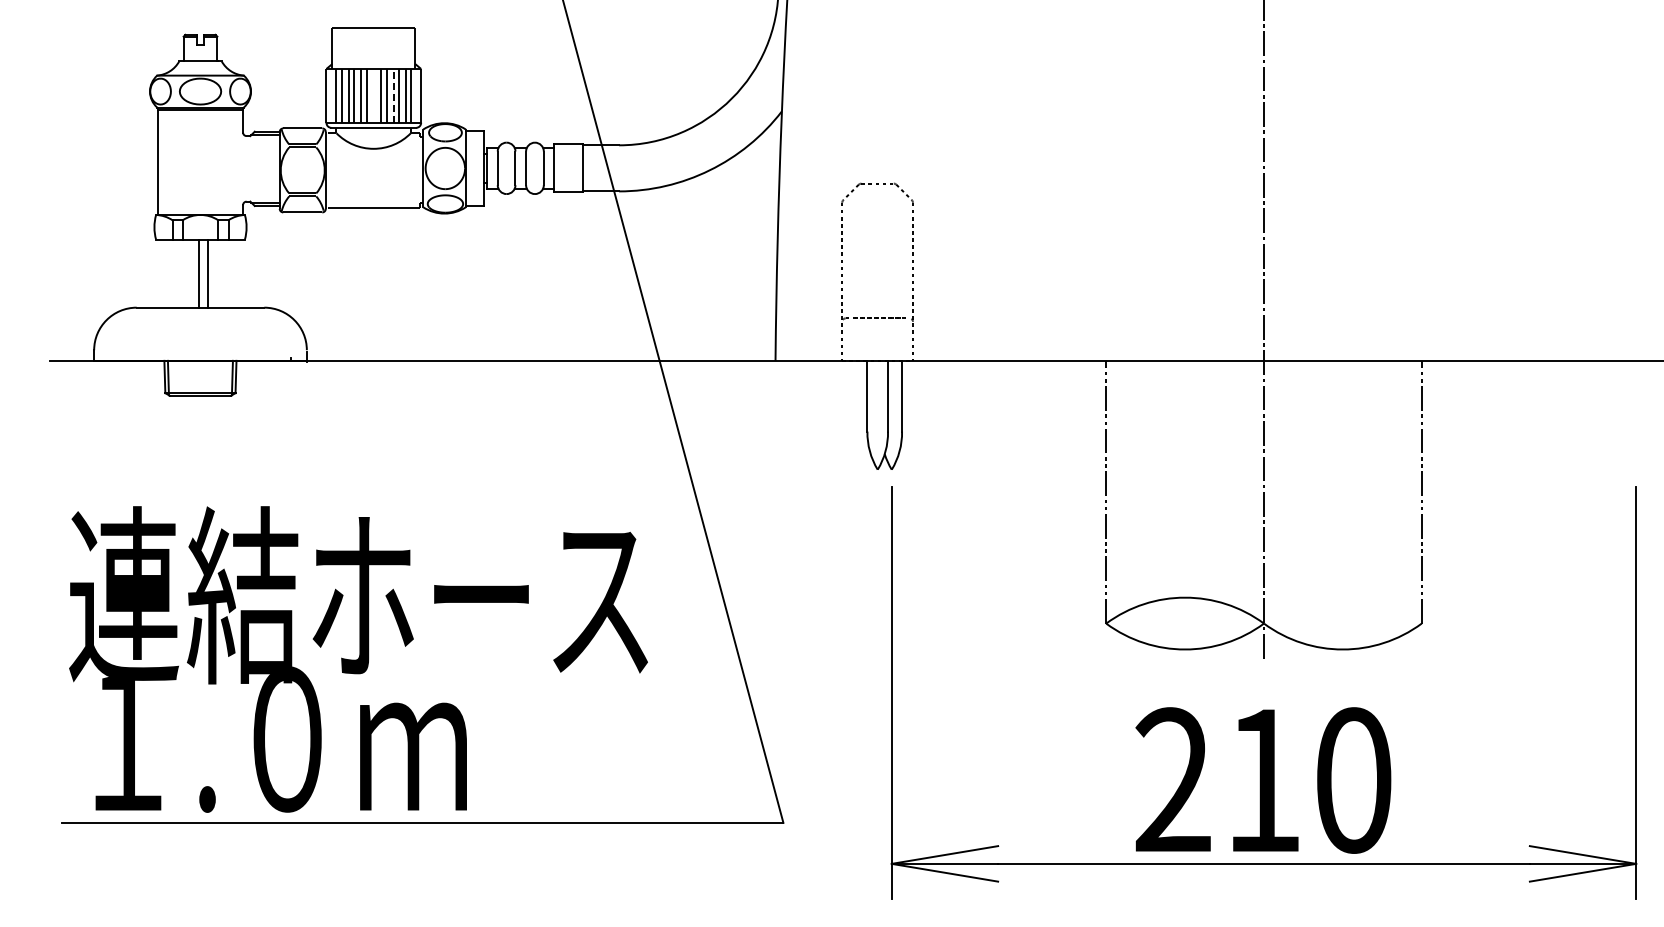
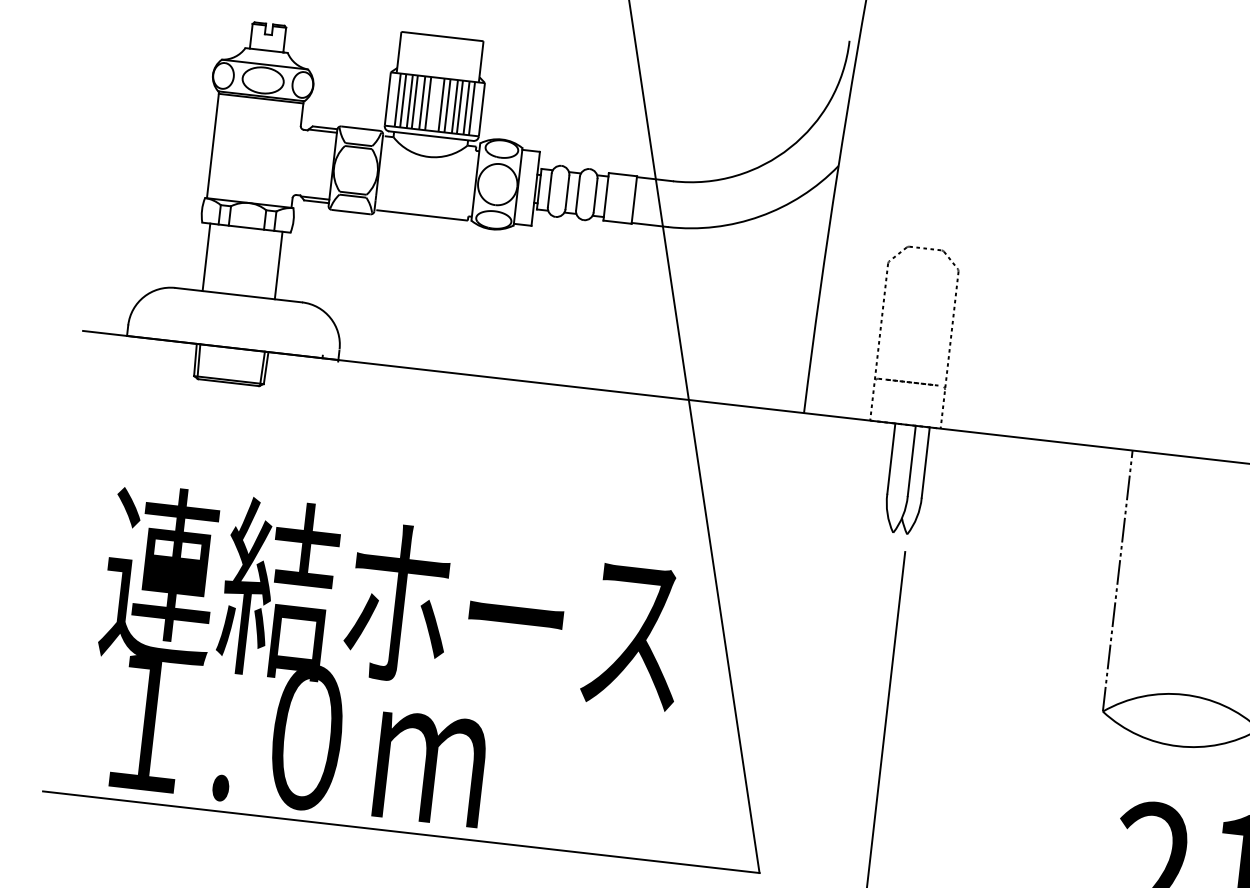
line: (393, 95) -> (454, 106), dashed -> solid
line: (199, 273) -> (206, 257), moved
line: (207, 273) -> (278, 265), moved
text: (358, 659) -> (386, 666), moved

